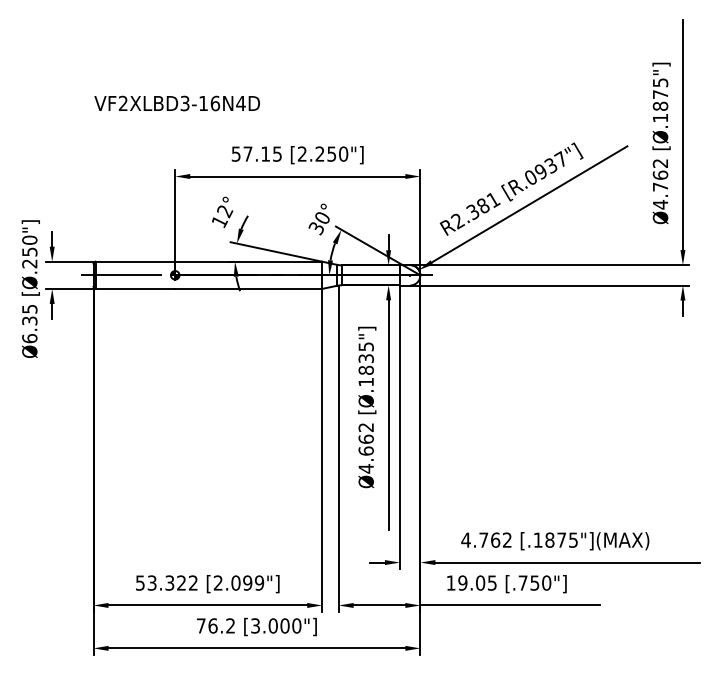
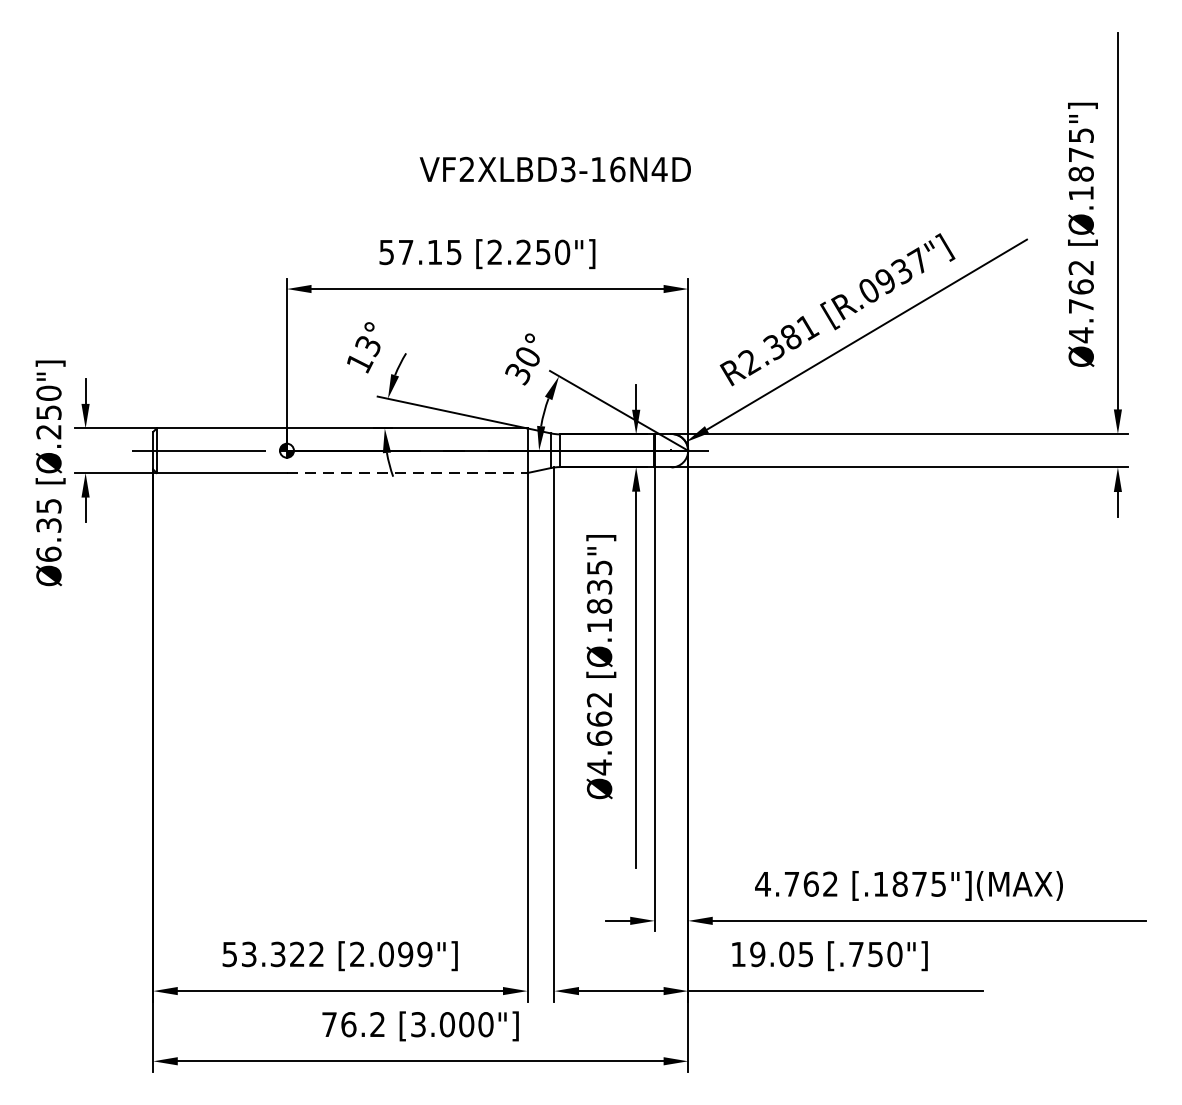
text: (176, 103) -> (554, 169), moved
text: (225, 211) -> (369, 346), 12° -> 13°
line: (248, 288) -> (406, 472), solid -> dashed

